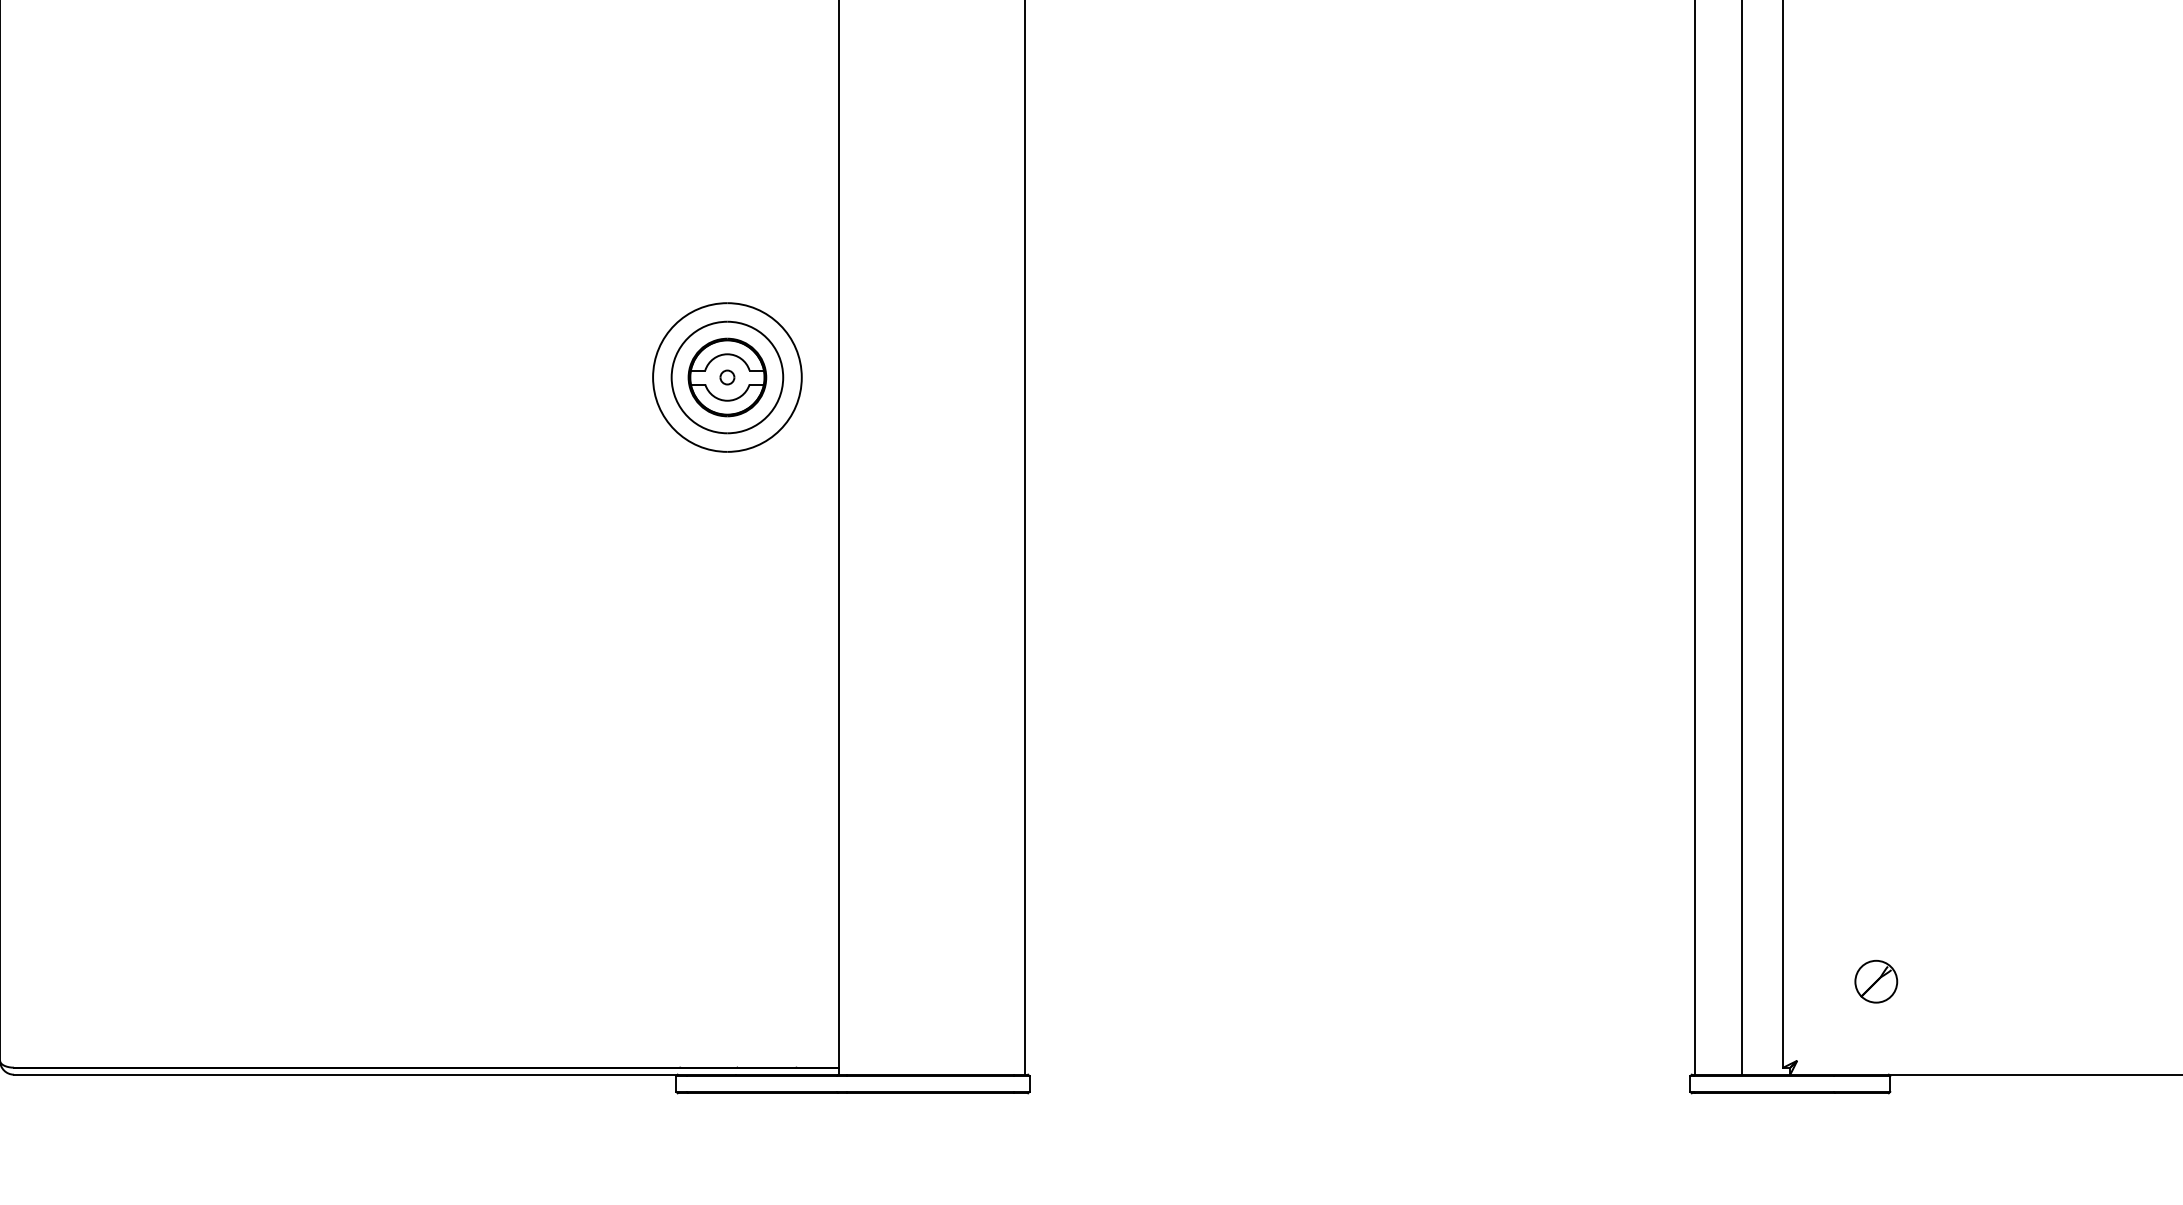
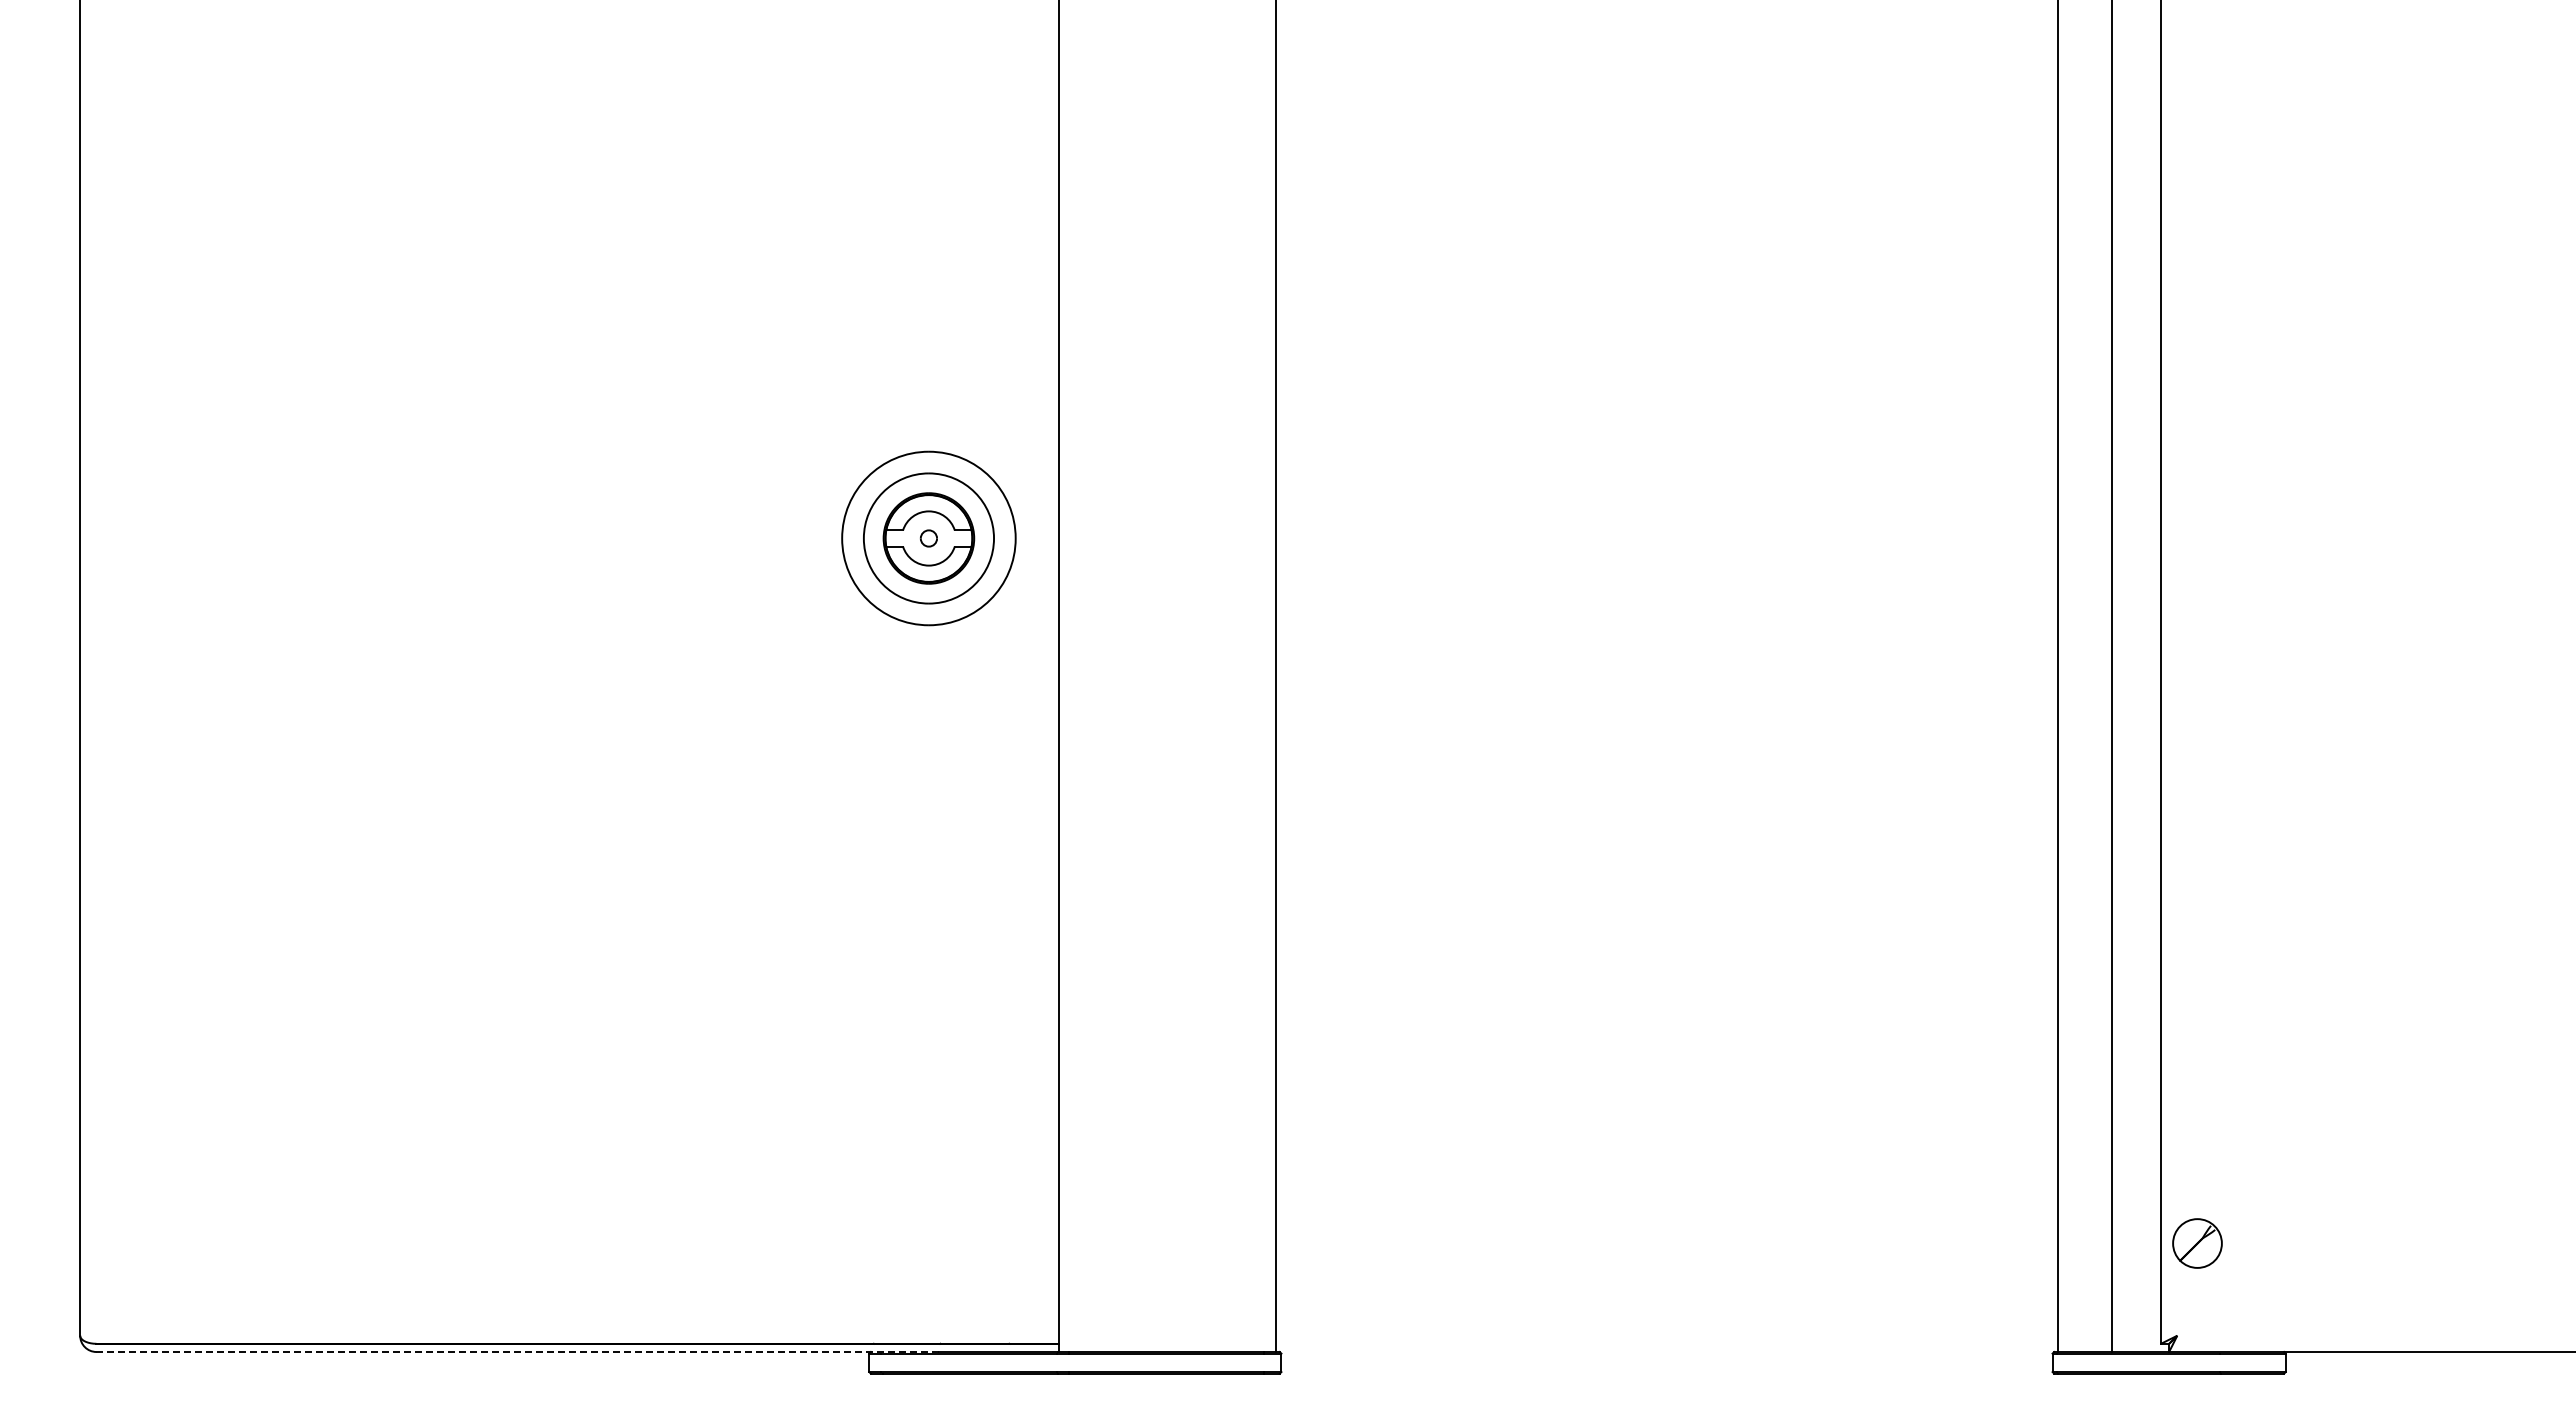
part: (1876, 981) -> (2197, 1243), moved
line: (374, 1074) -> (517, 1351), solid -> dashed

